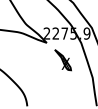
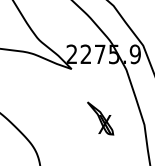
part: (62, 60) -> (99, 119), moved

